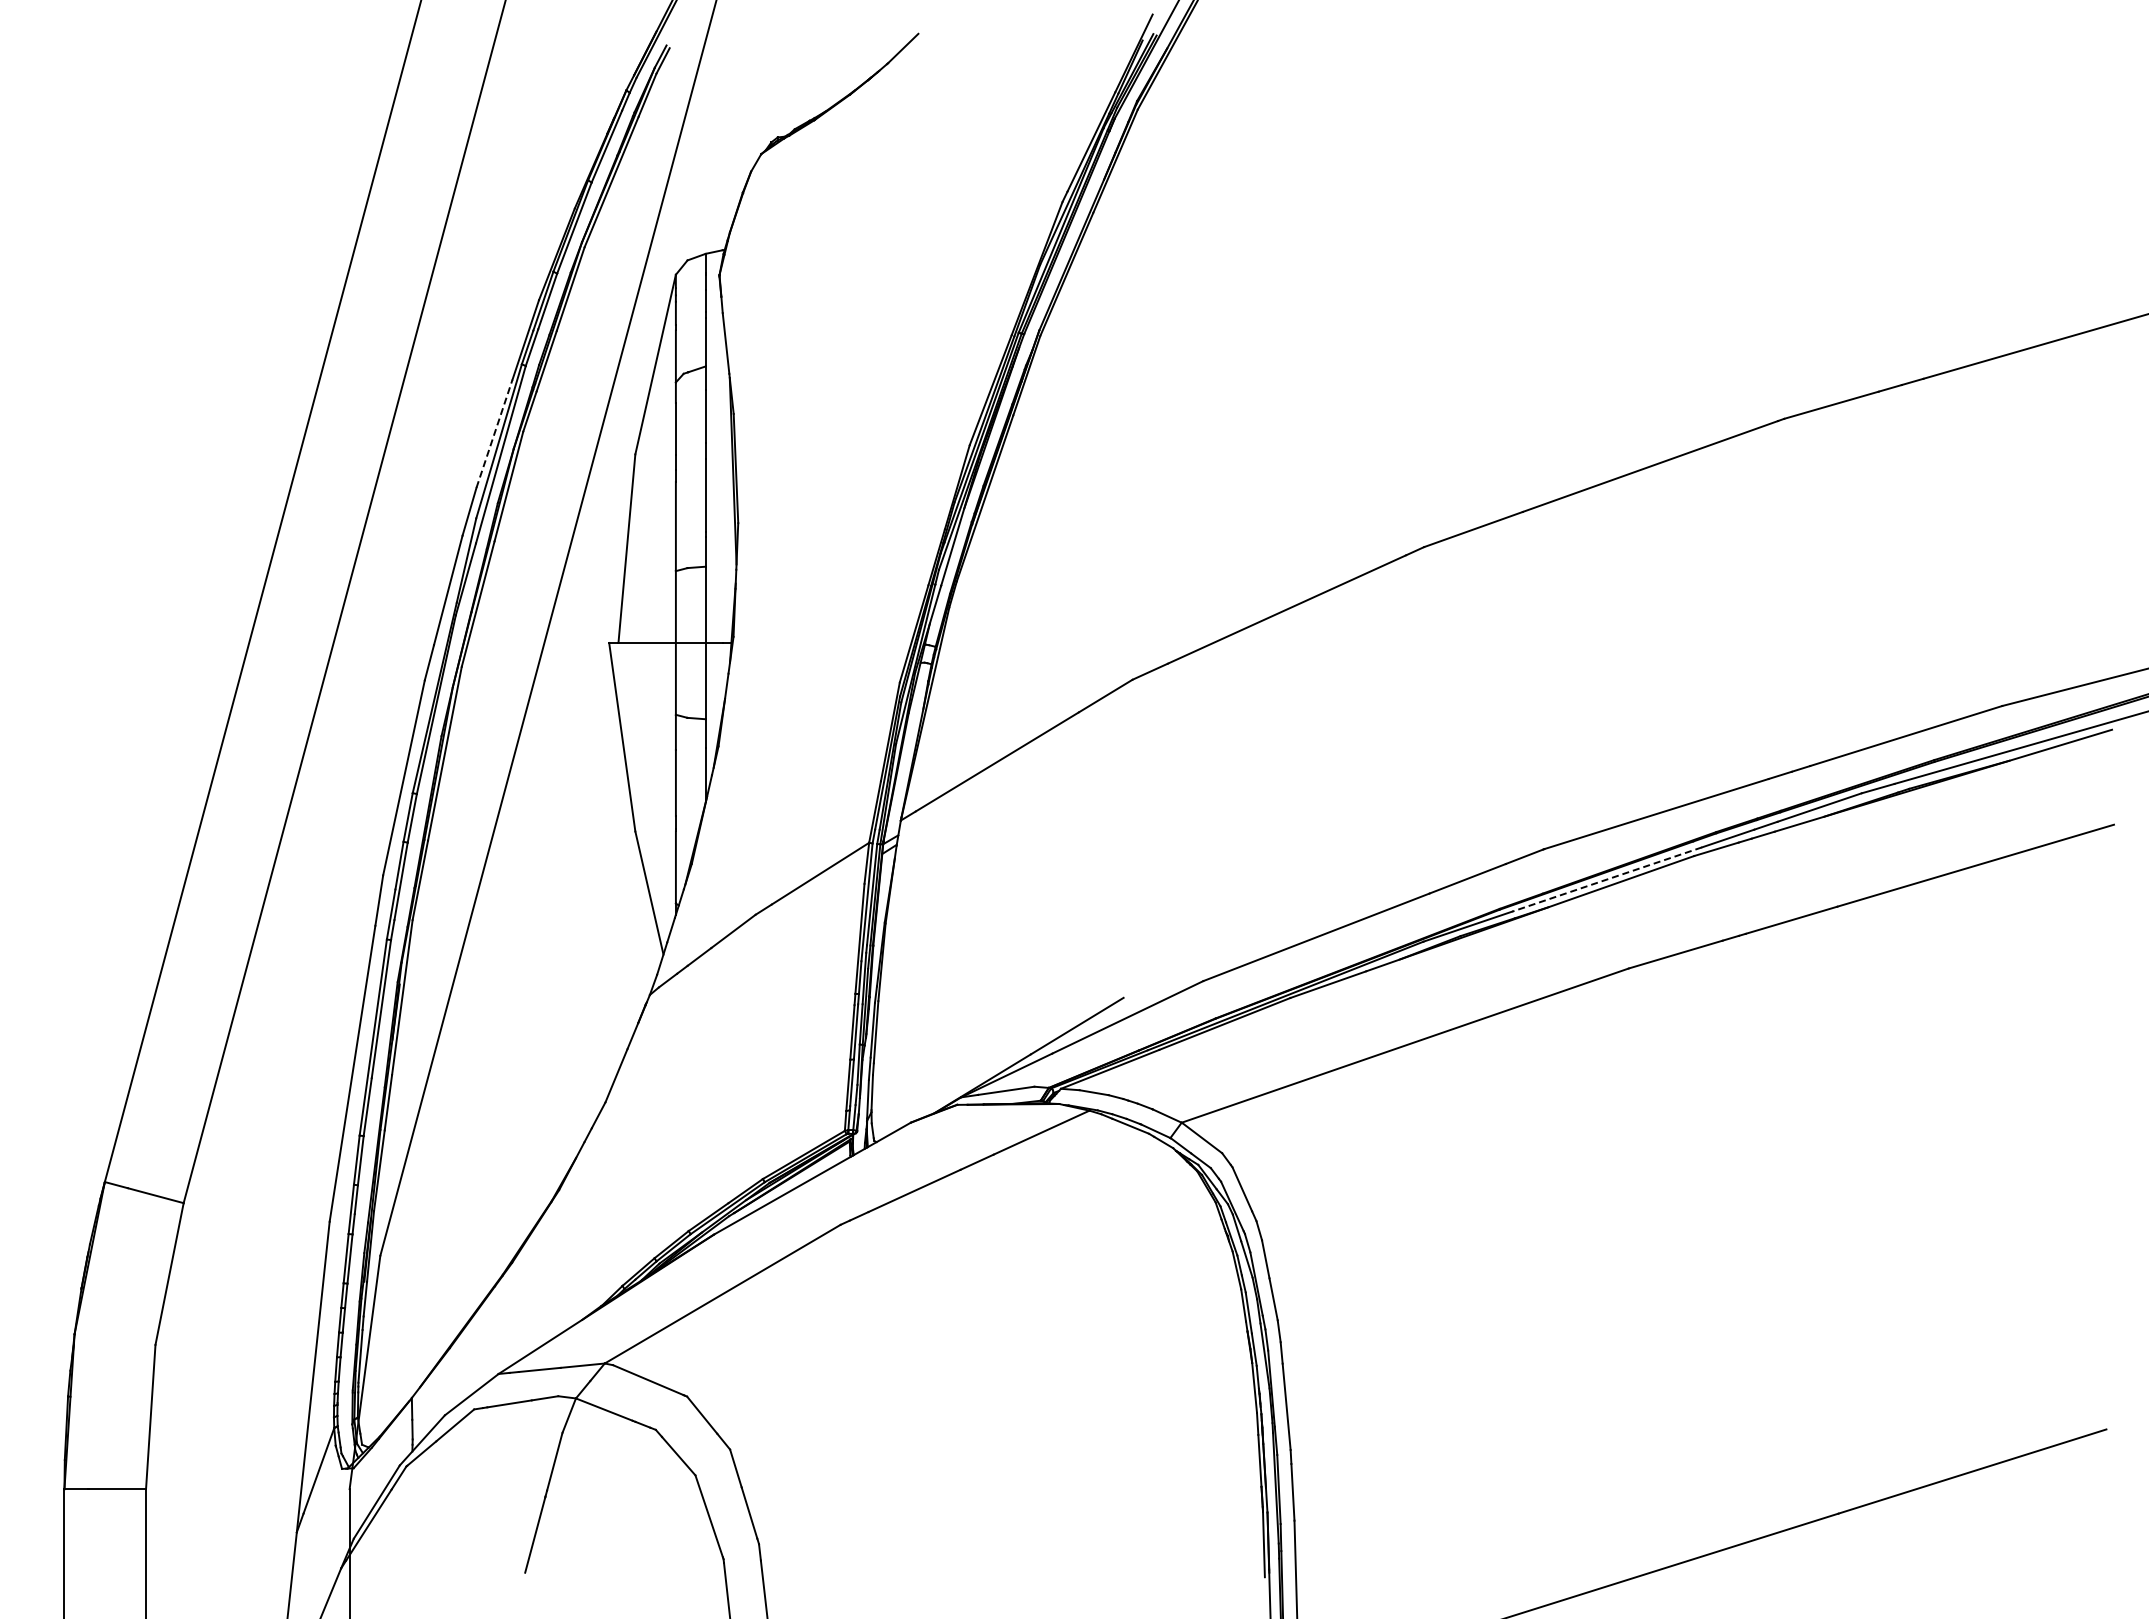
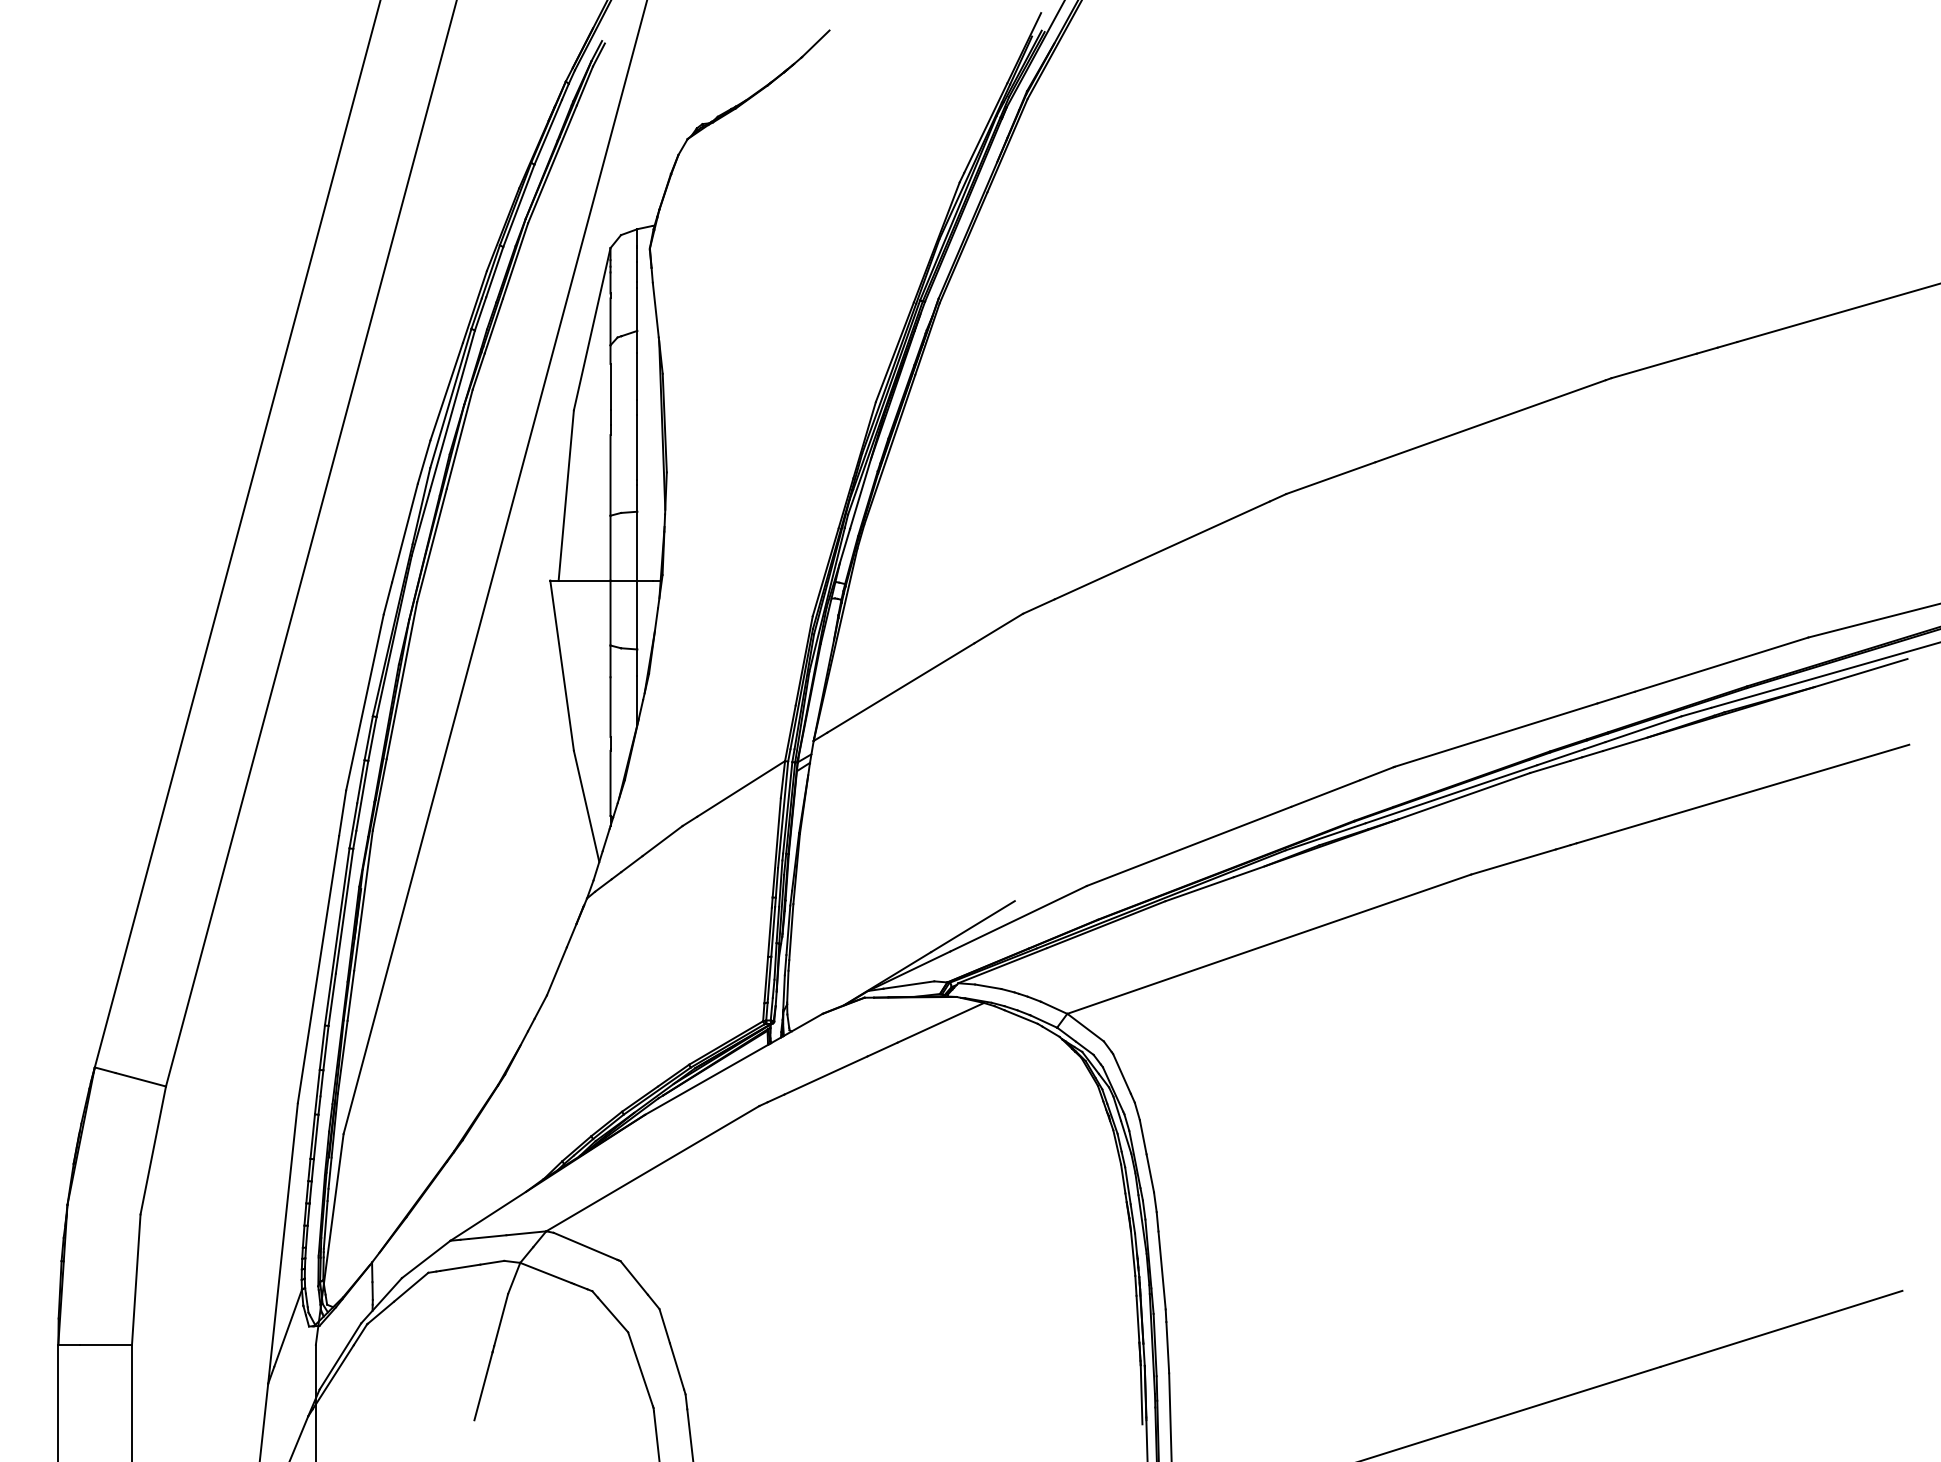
line: (494, 433) -> (446, 391), dashed -> solid
line: (1606, 879) -> (1450, 794), dashed -> solid

